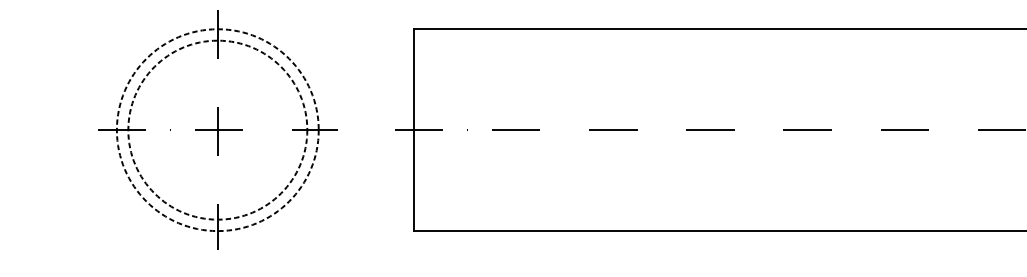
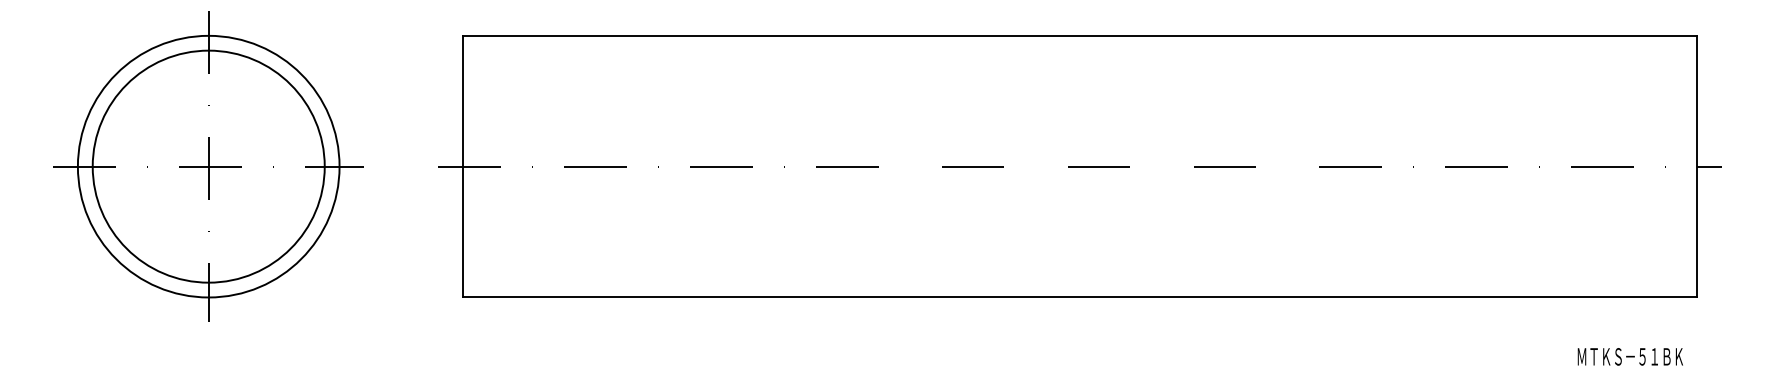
circle: (217, 130) -> (208, 166), dashed -> solid
circle: (217, 130) -> (208, 166), dashed -> solid

